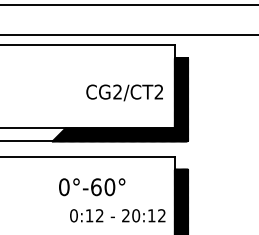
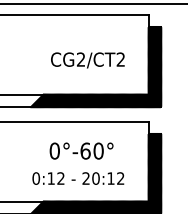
text: (124, 92) -> (87, 60), moved
text: (92, 187) -> (81, 151), moved
text: (117, 215) -> (78, 178), moved

